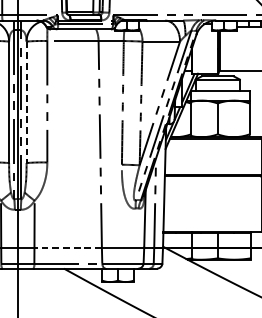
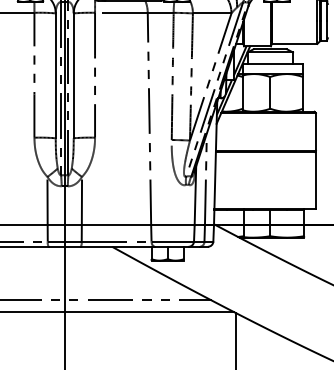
line: (26, 102) -> (73, 76), dashed -> solid
line: (68, 247) -> (116, 225), dashed -> solid

